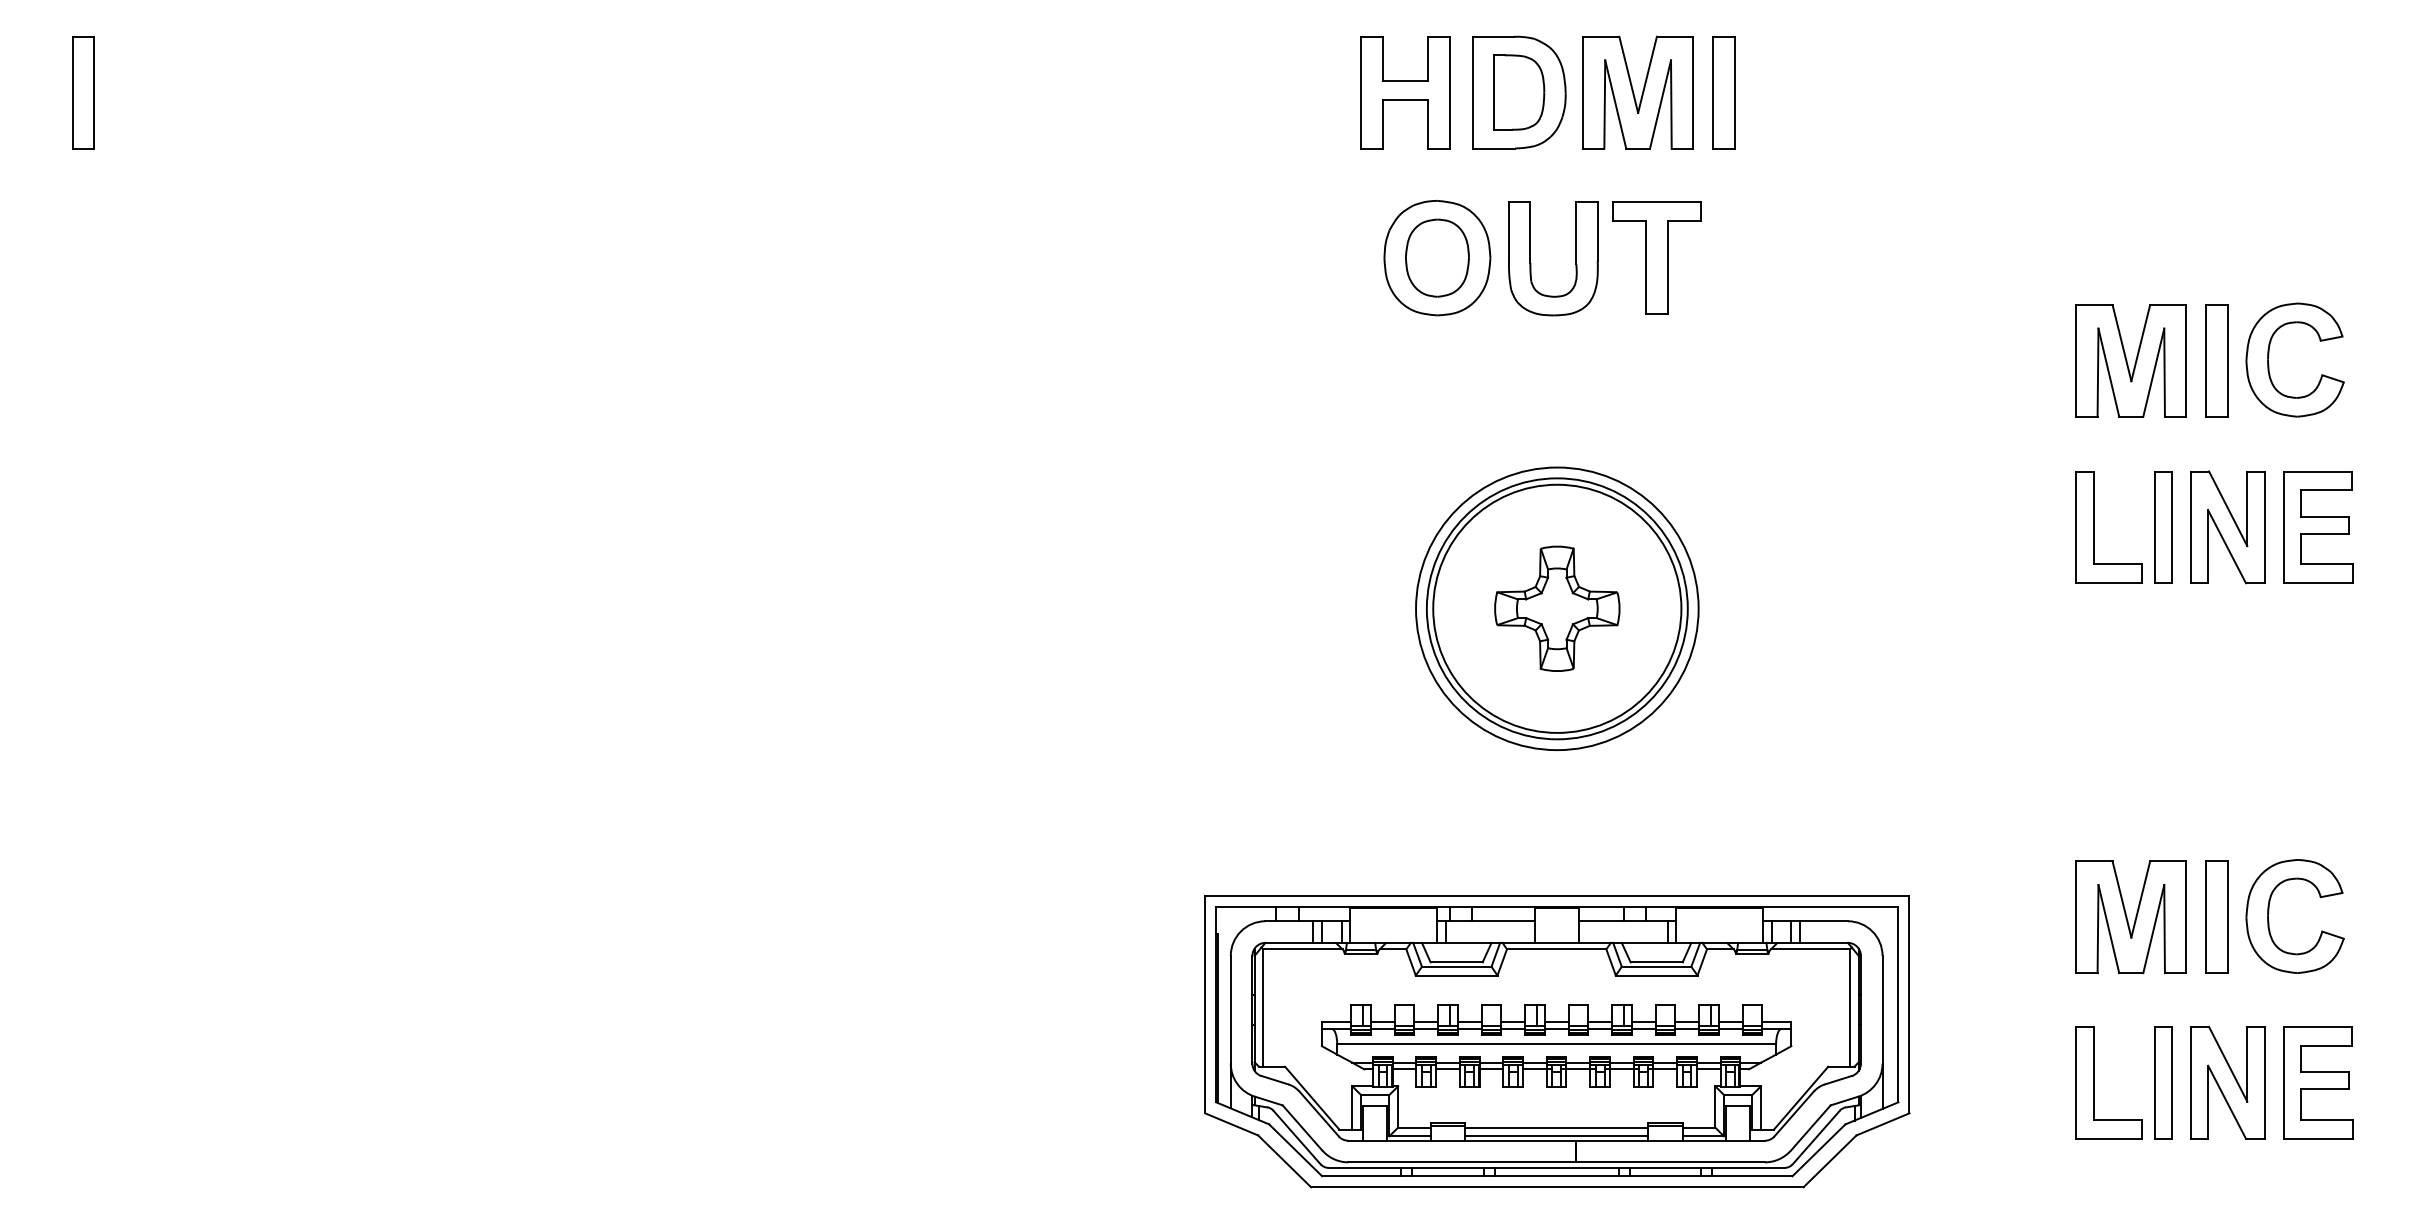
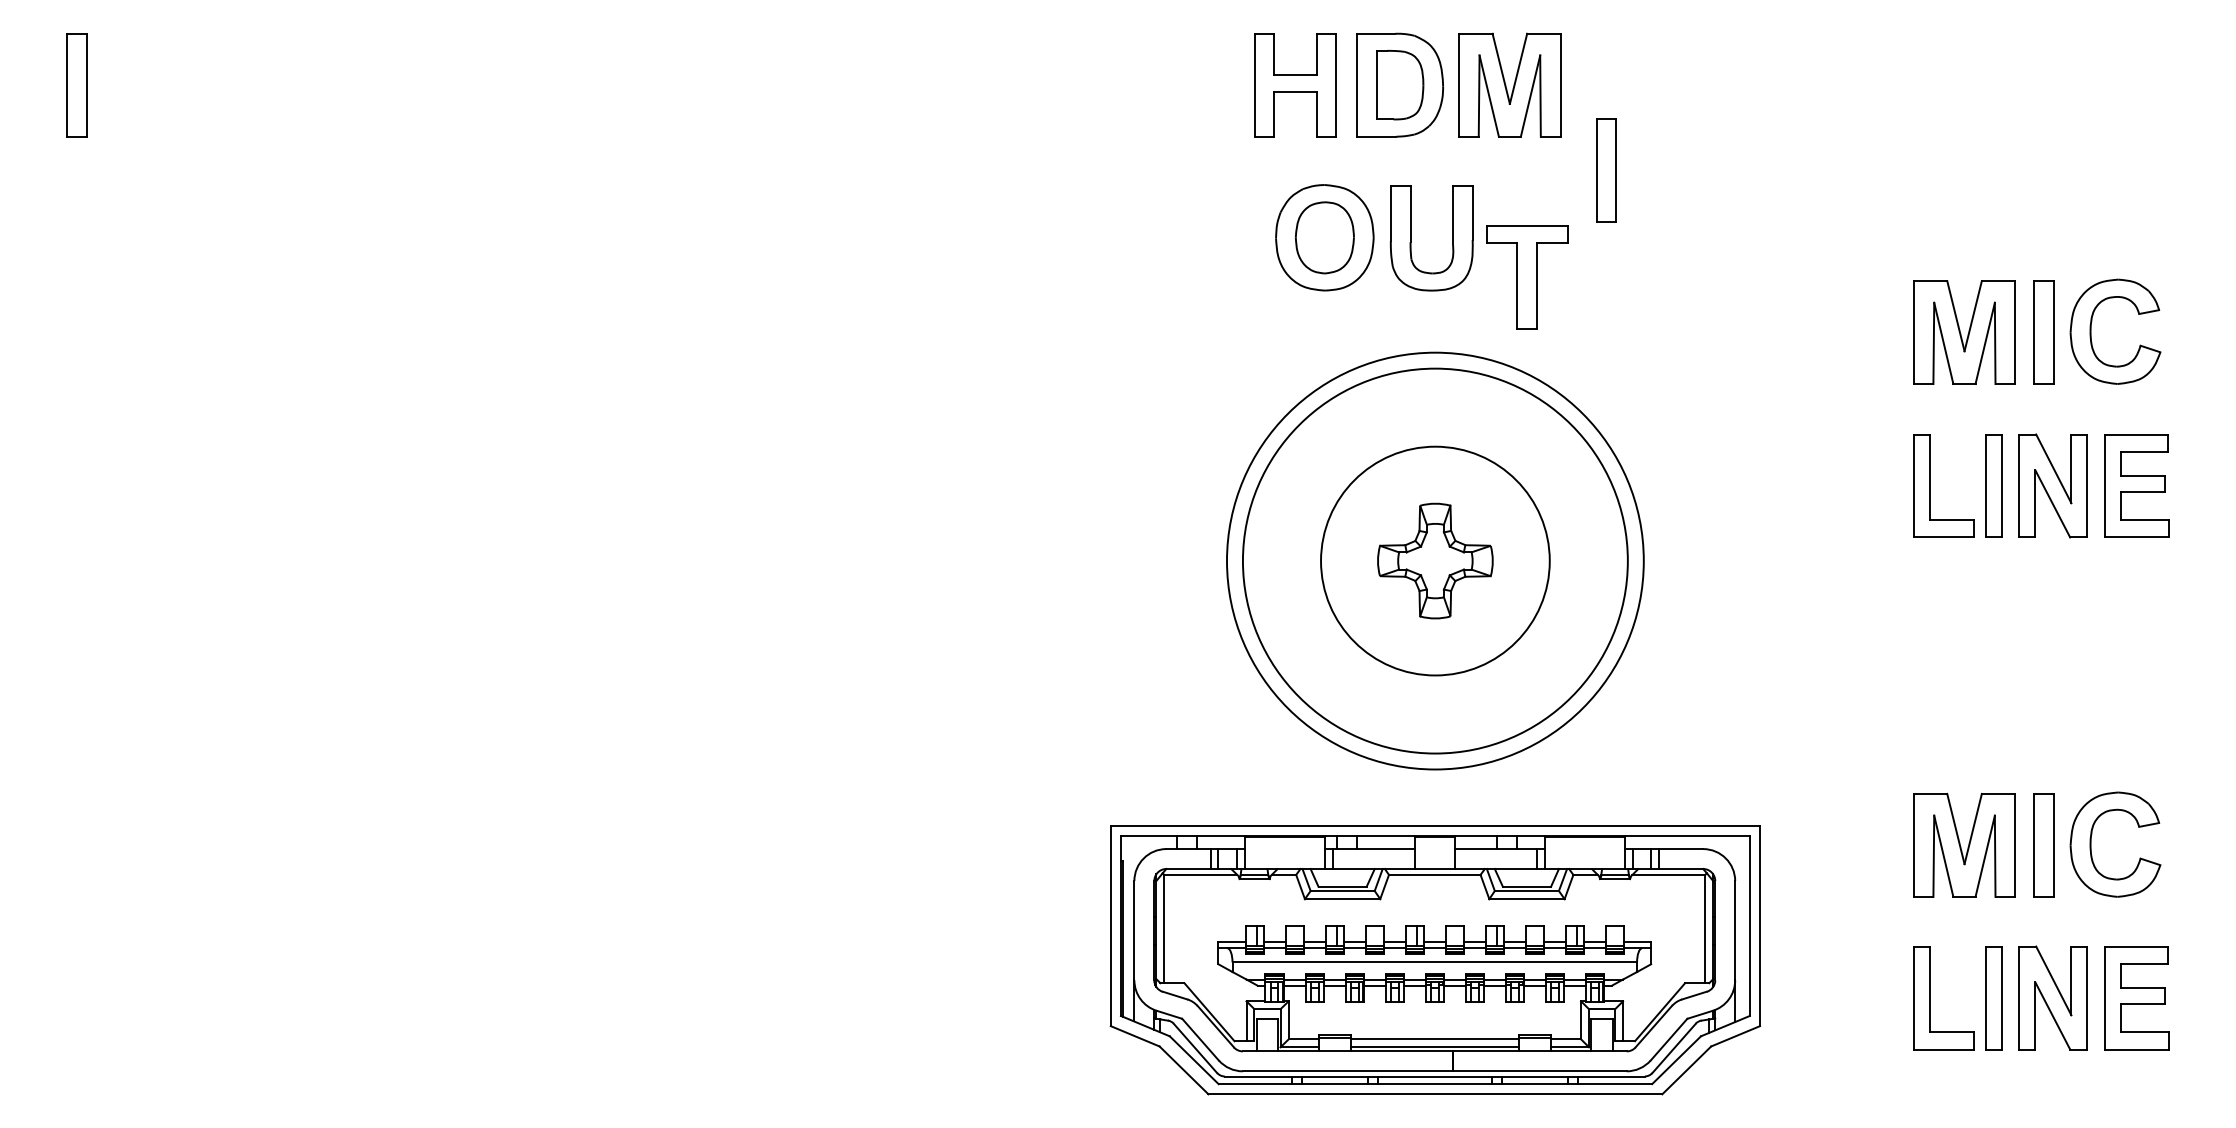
part: (1723, 92) -> (1606, 170), moved
part: (1656, 257) -> (1526, 276), moved
circle: (1556, 608) -> (1434, 560), size x1.6
circle: (1557, 608) -> (1435, 560), size x1.6

